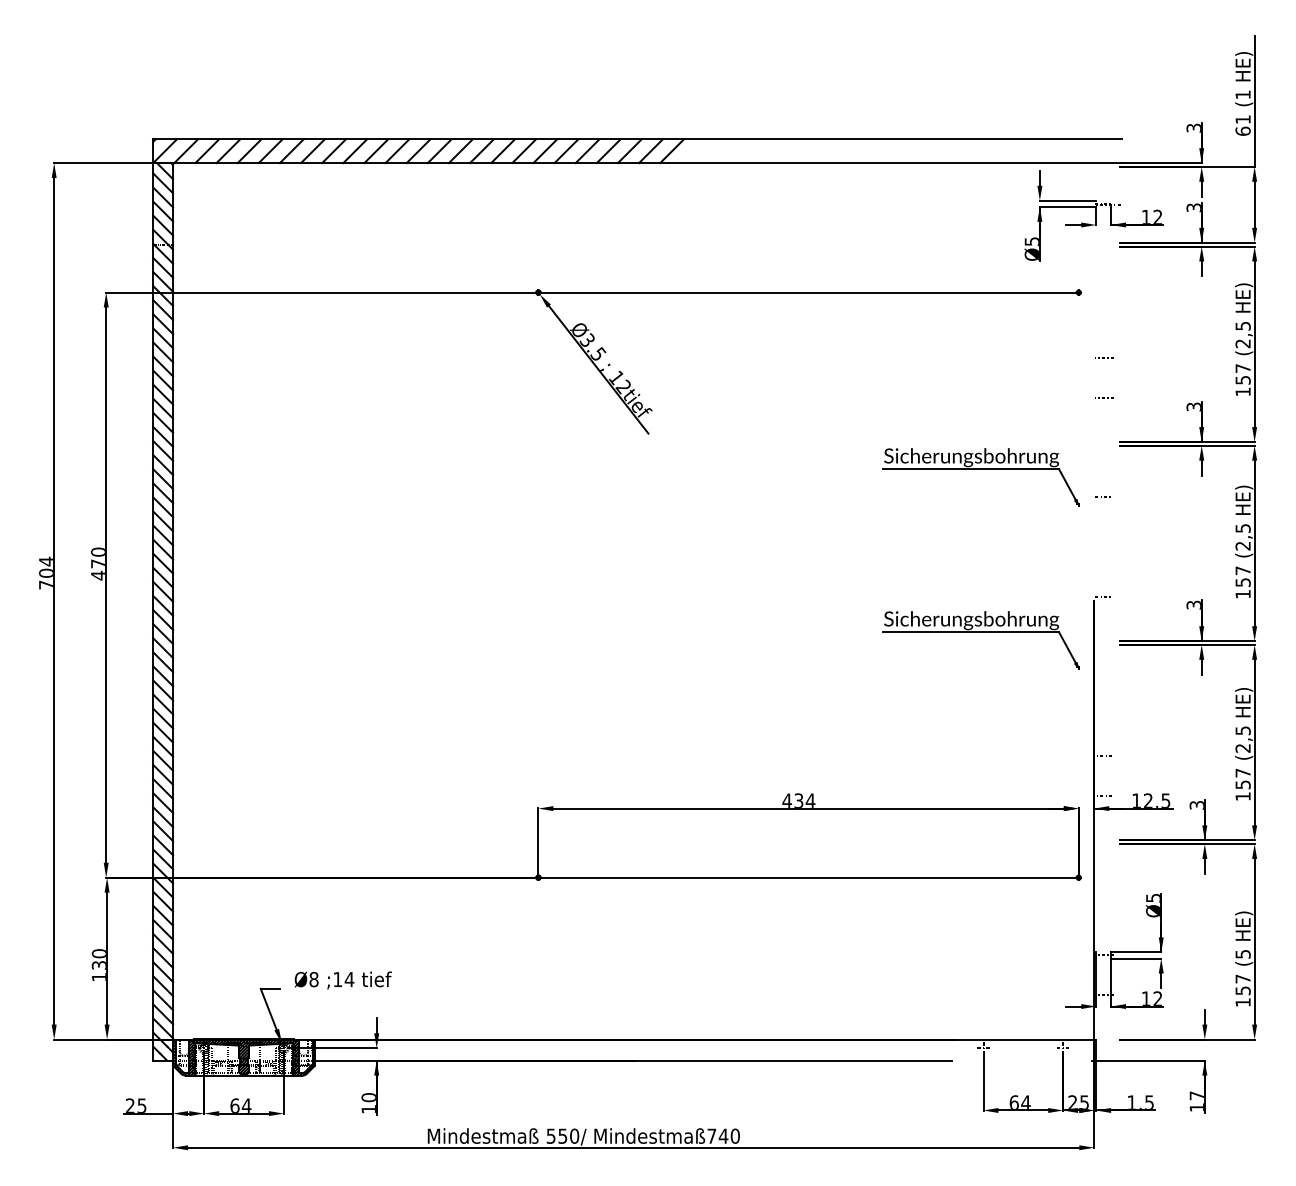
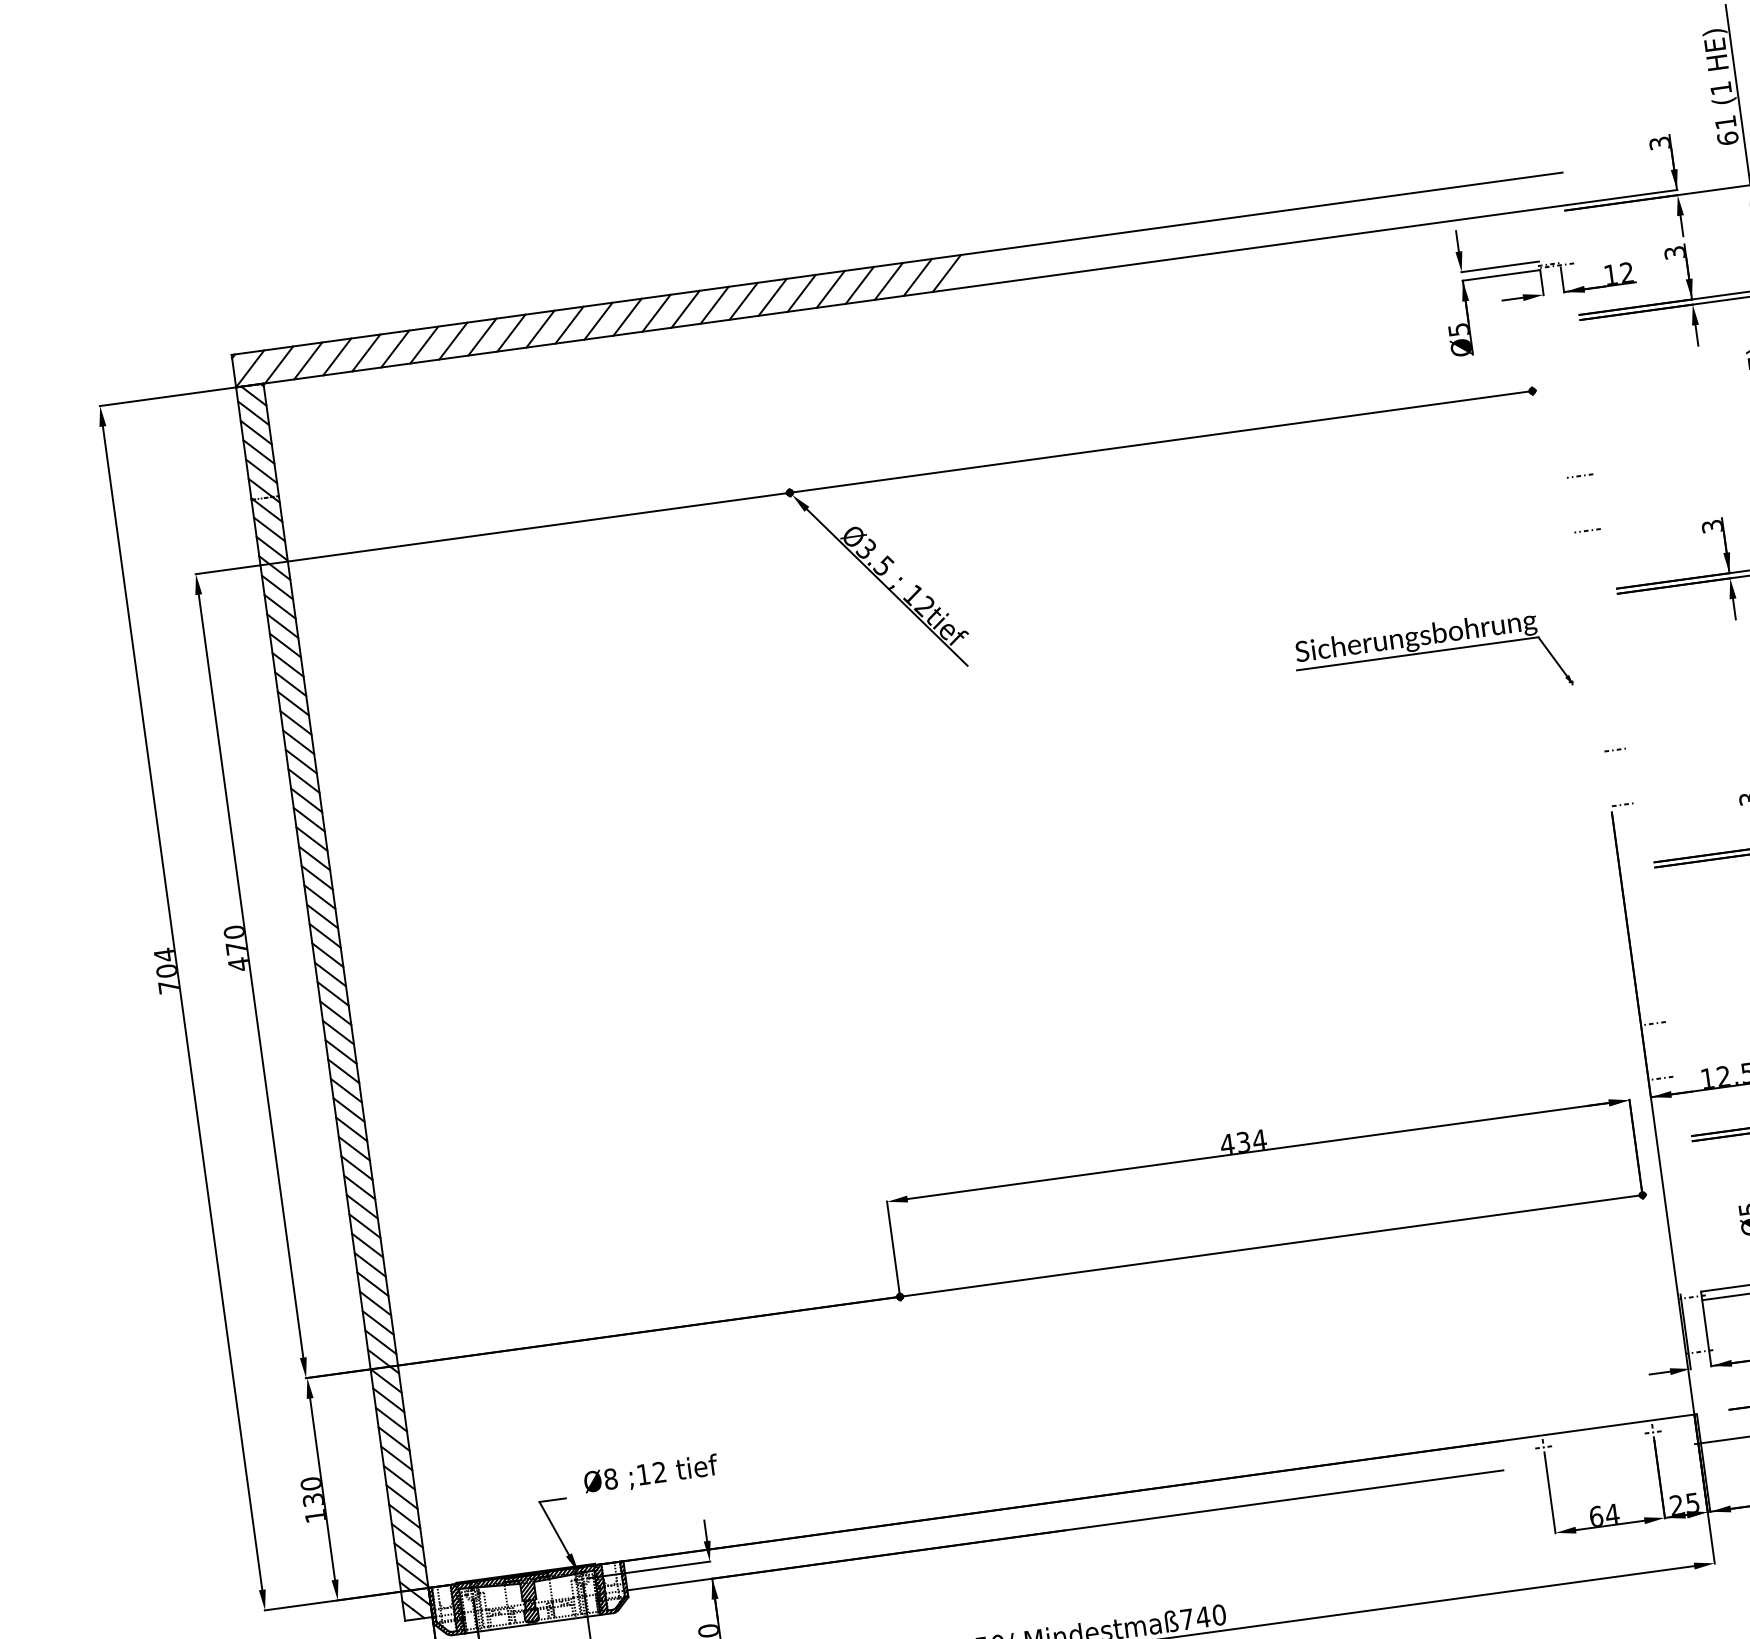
line: (1101, 496) -> (1613, 749), moved
part: (980, 632) -> (1461, 876), removed
text: (349, 979) -> (659, 1472), ;14 -> ;12

